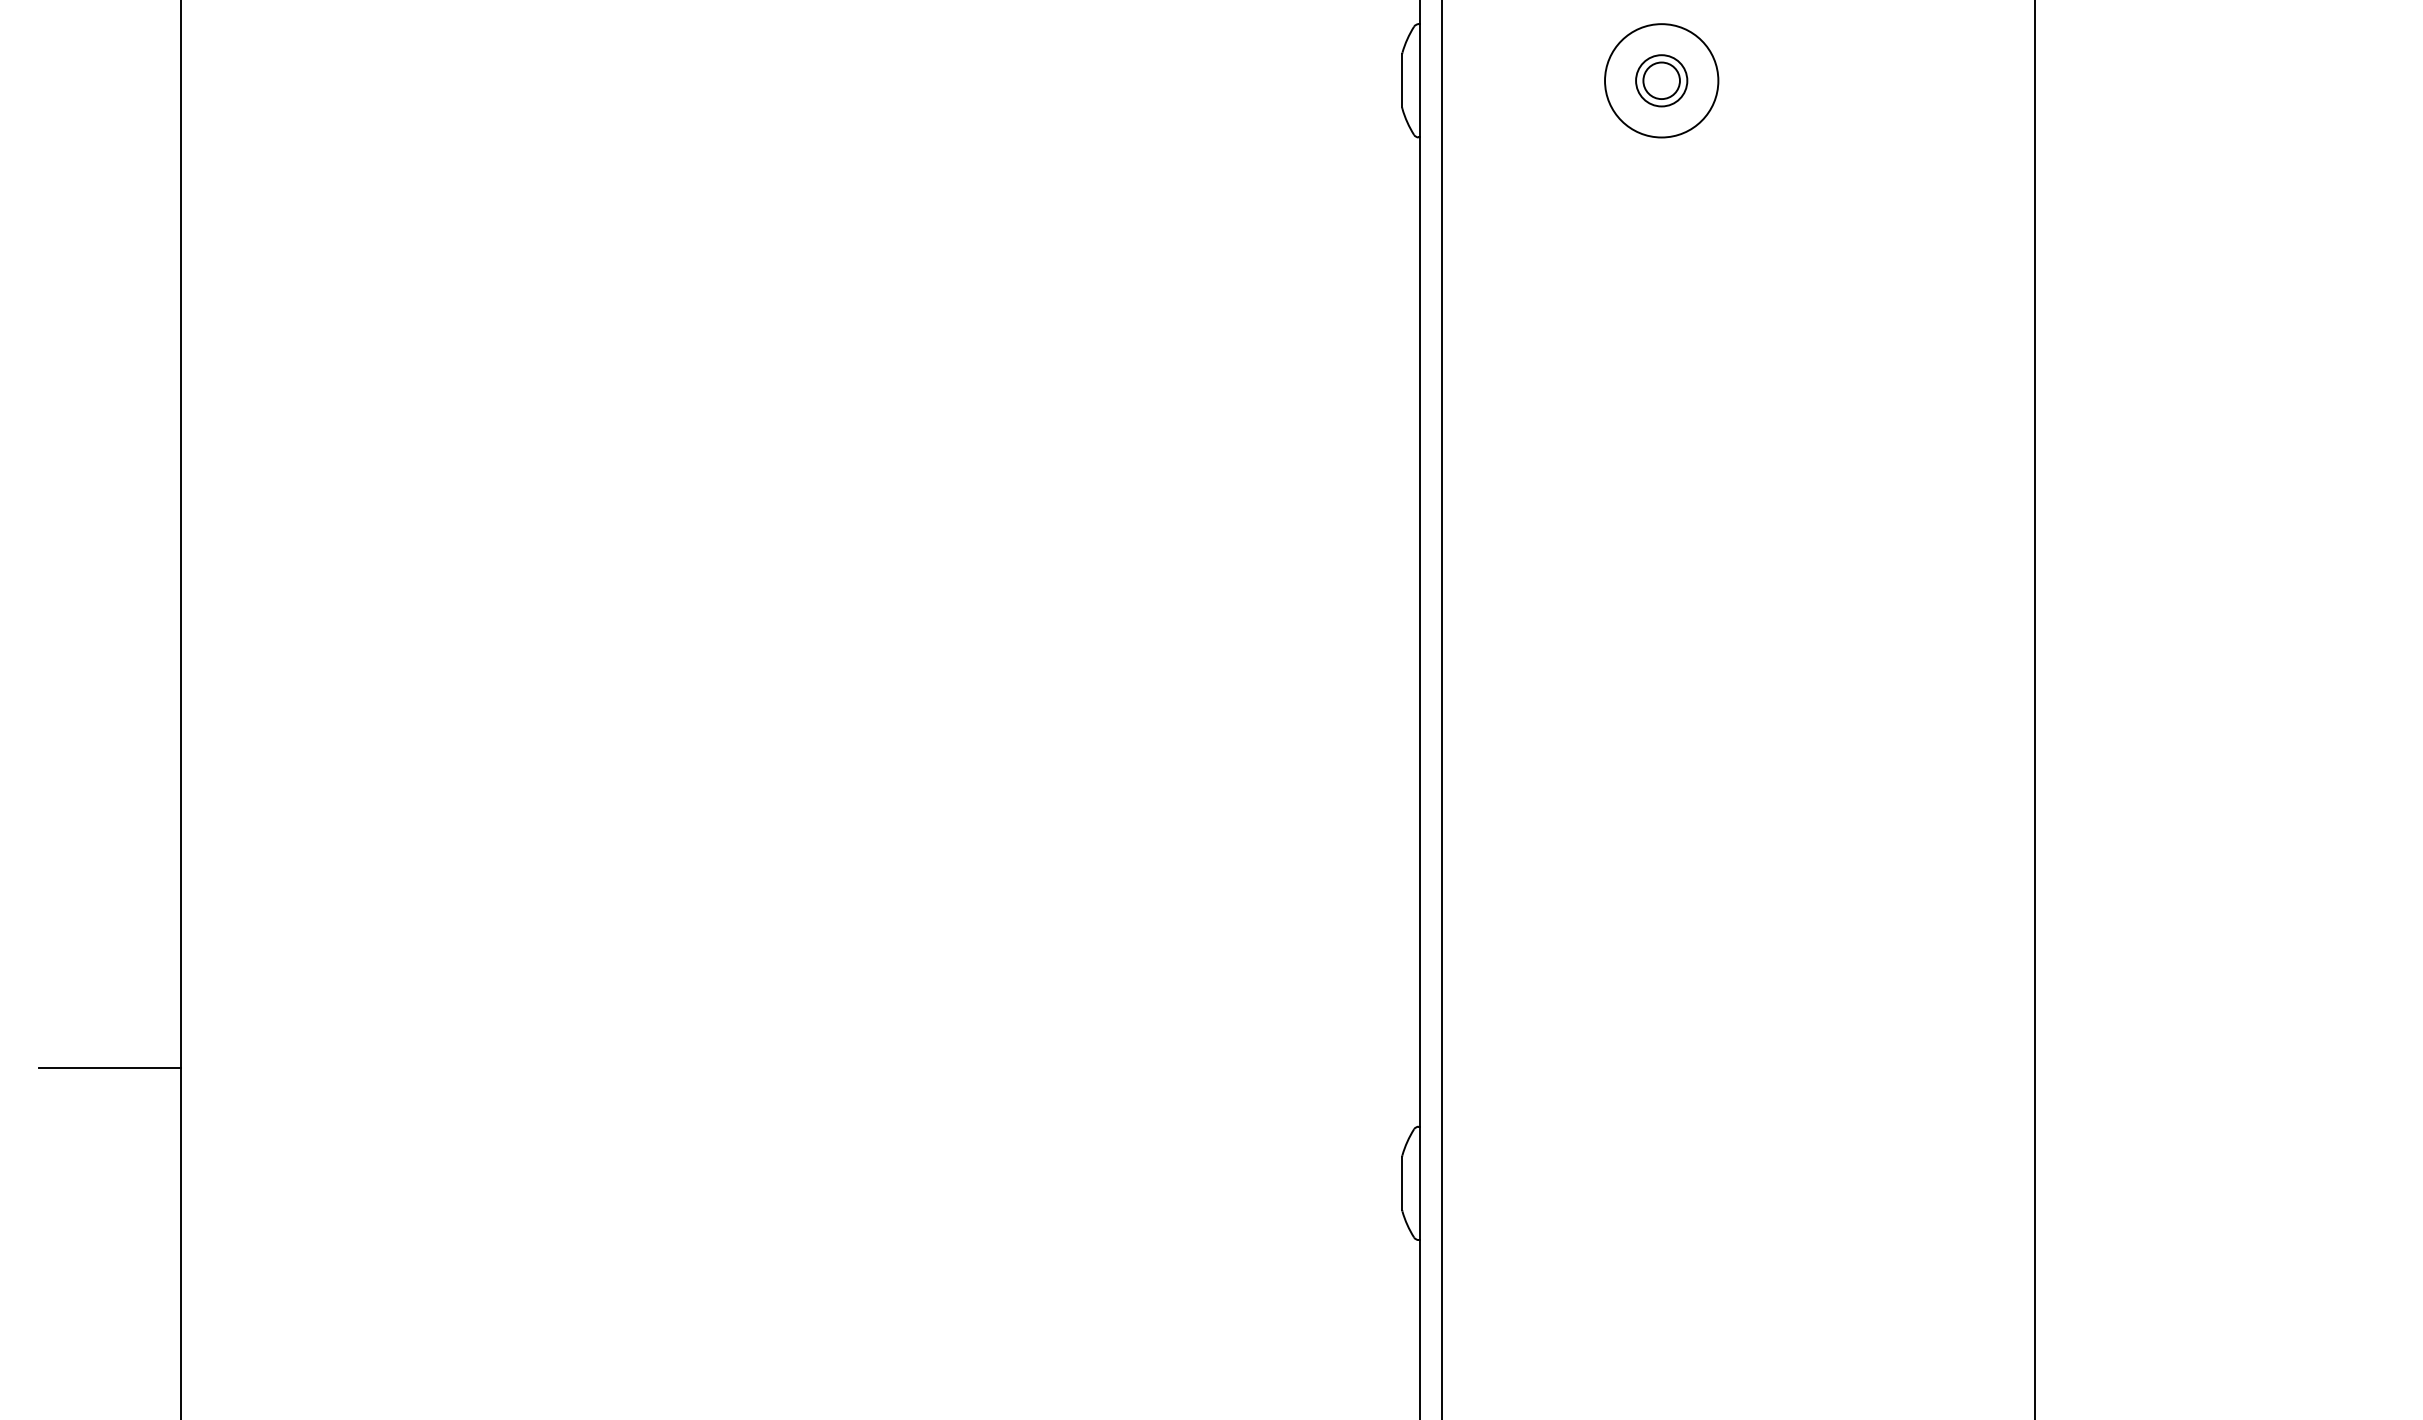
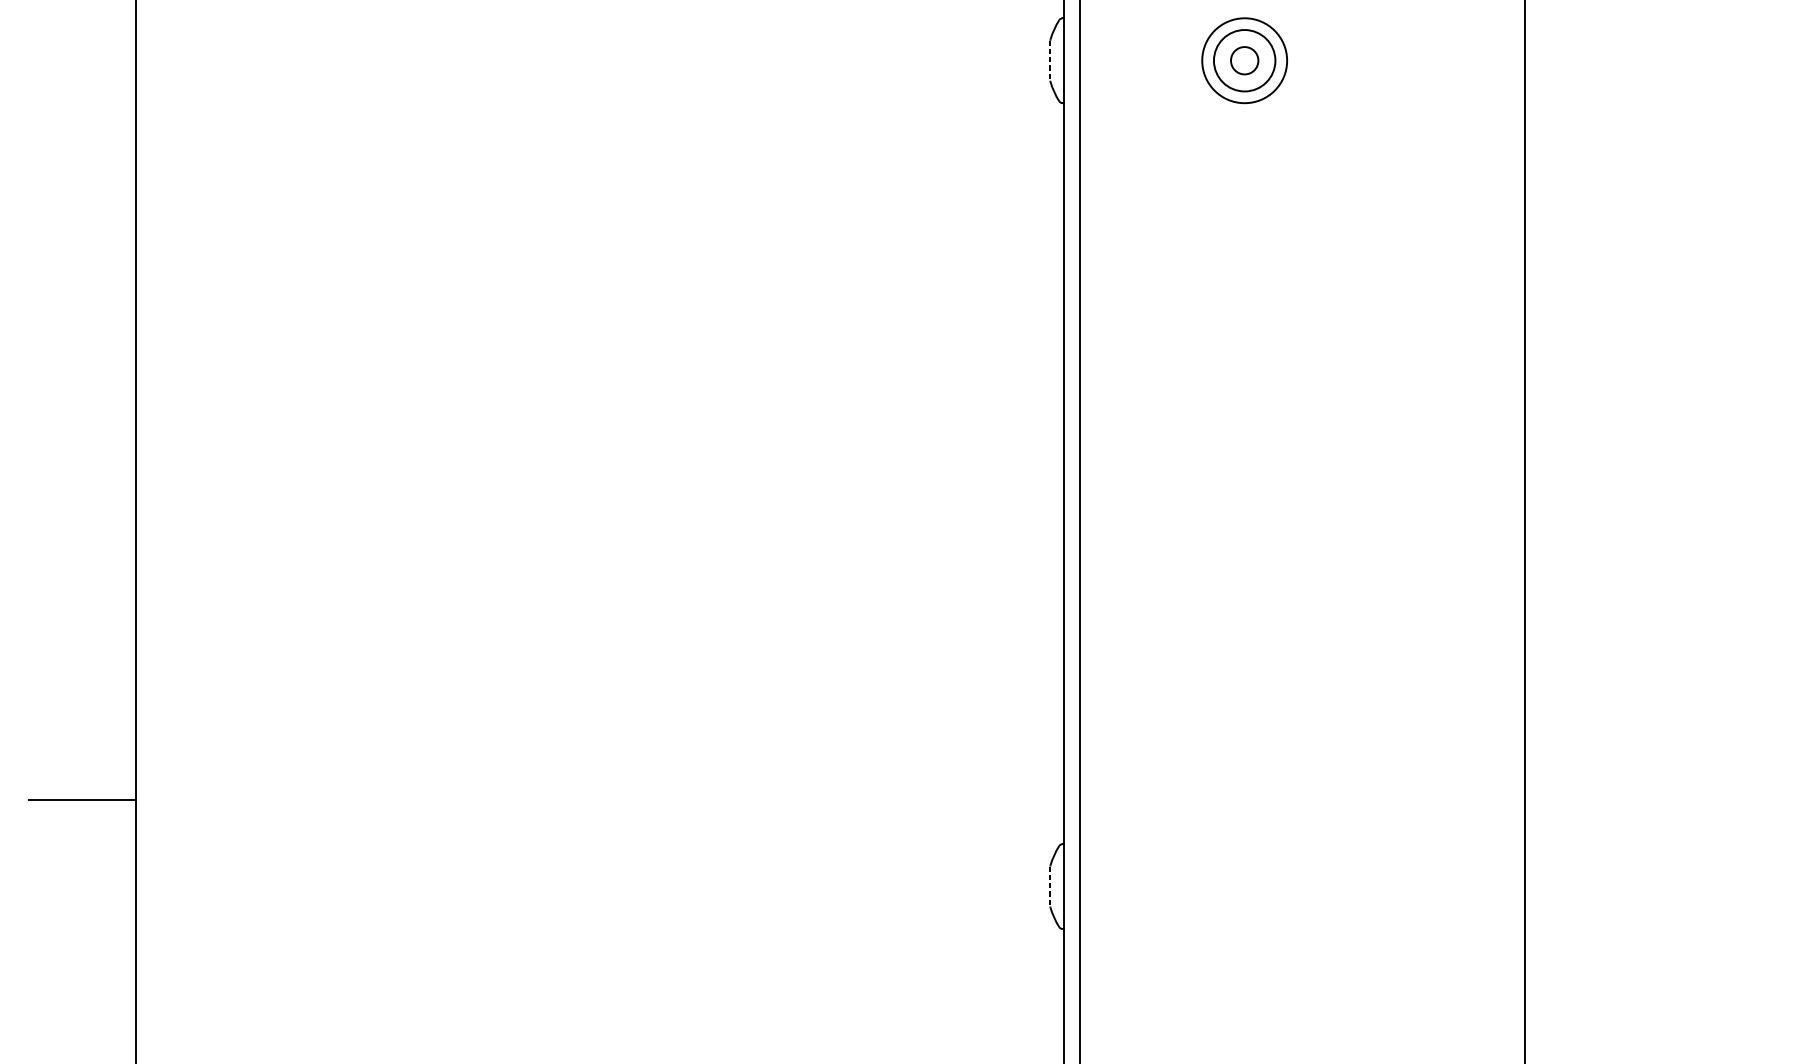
line: (1402, 80) -> (1050, 60), solid -> dashed
circle: (1661, 80) -> (1244, 60), size x1.6
line: (1402, 1183) -> (1050, 886), solid -> dashed

